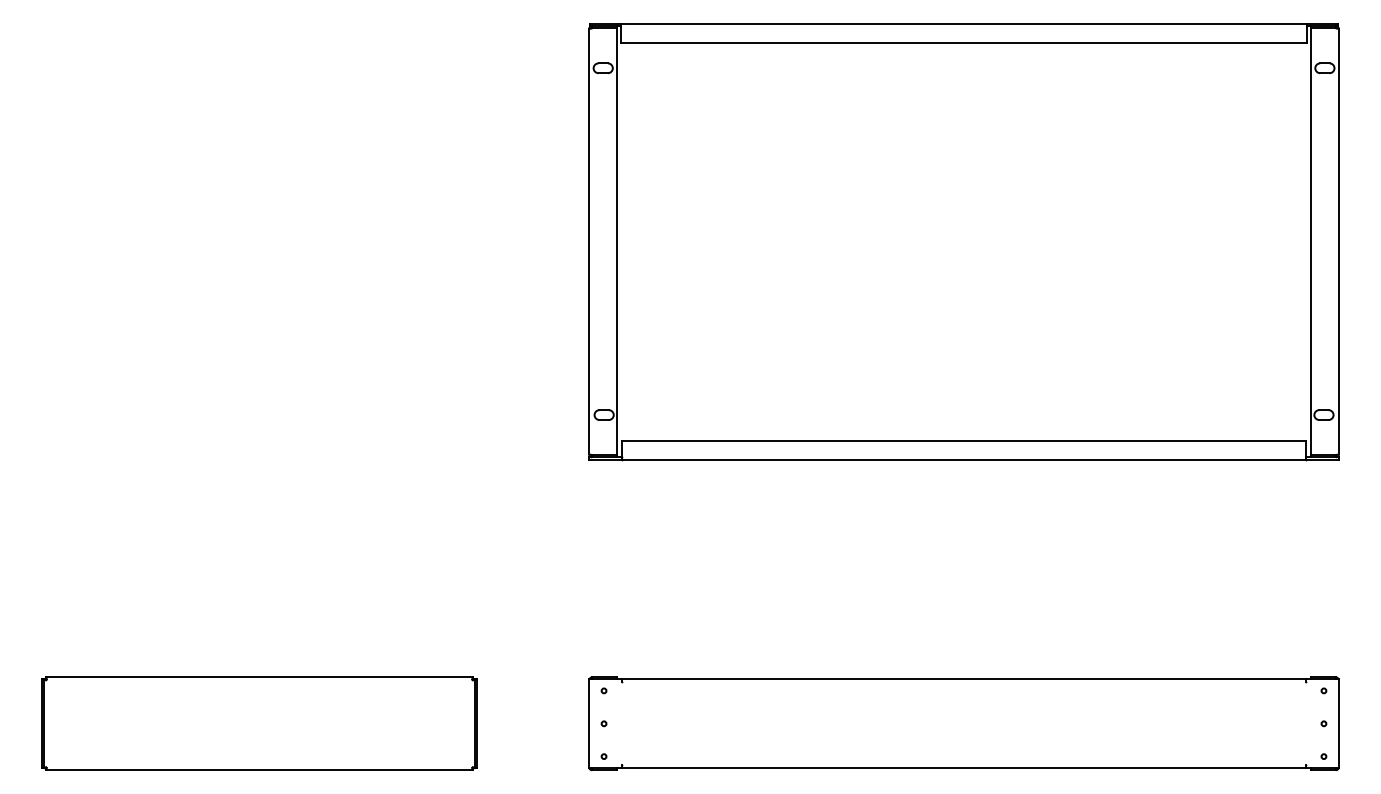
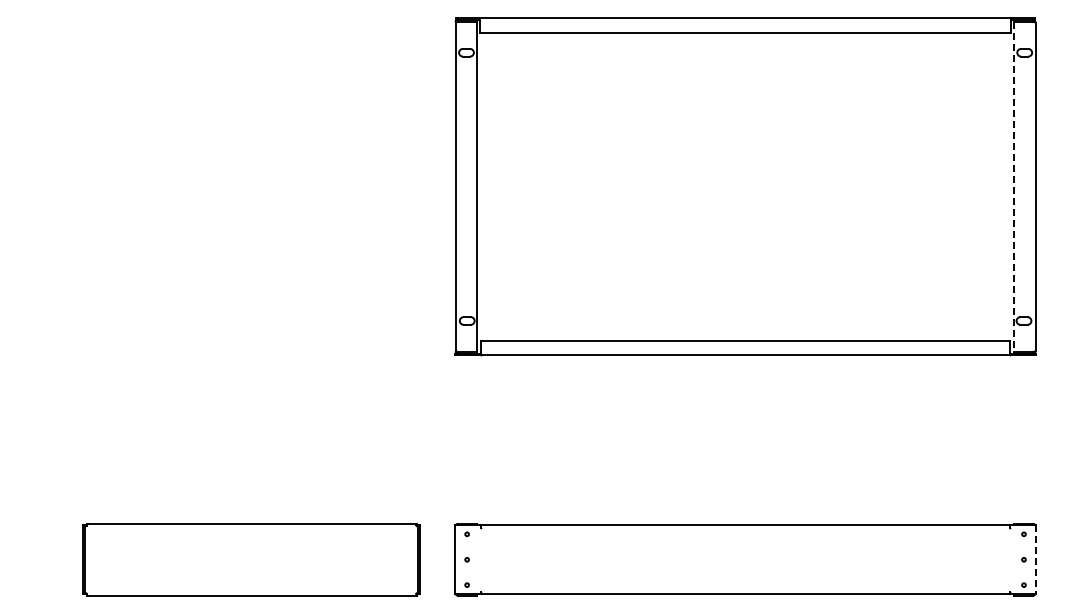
line: (1310, 241) -> (1013, 186), solid -> dashed
part: (259, 723) -> (251, 559), moved
line: (1338, 724) -> (1035, 560), solid -> dashed

